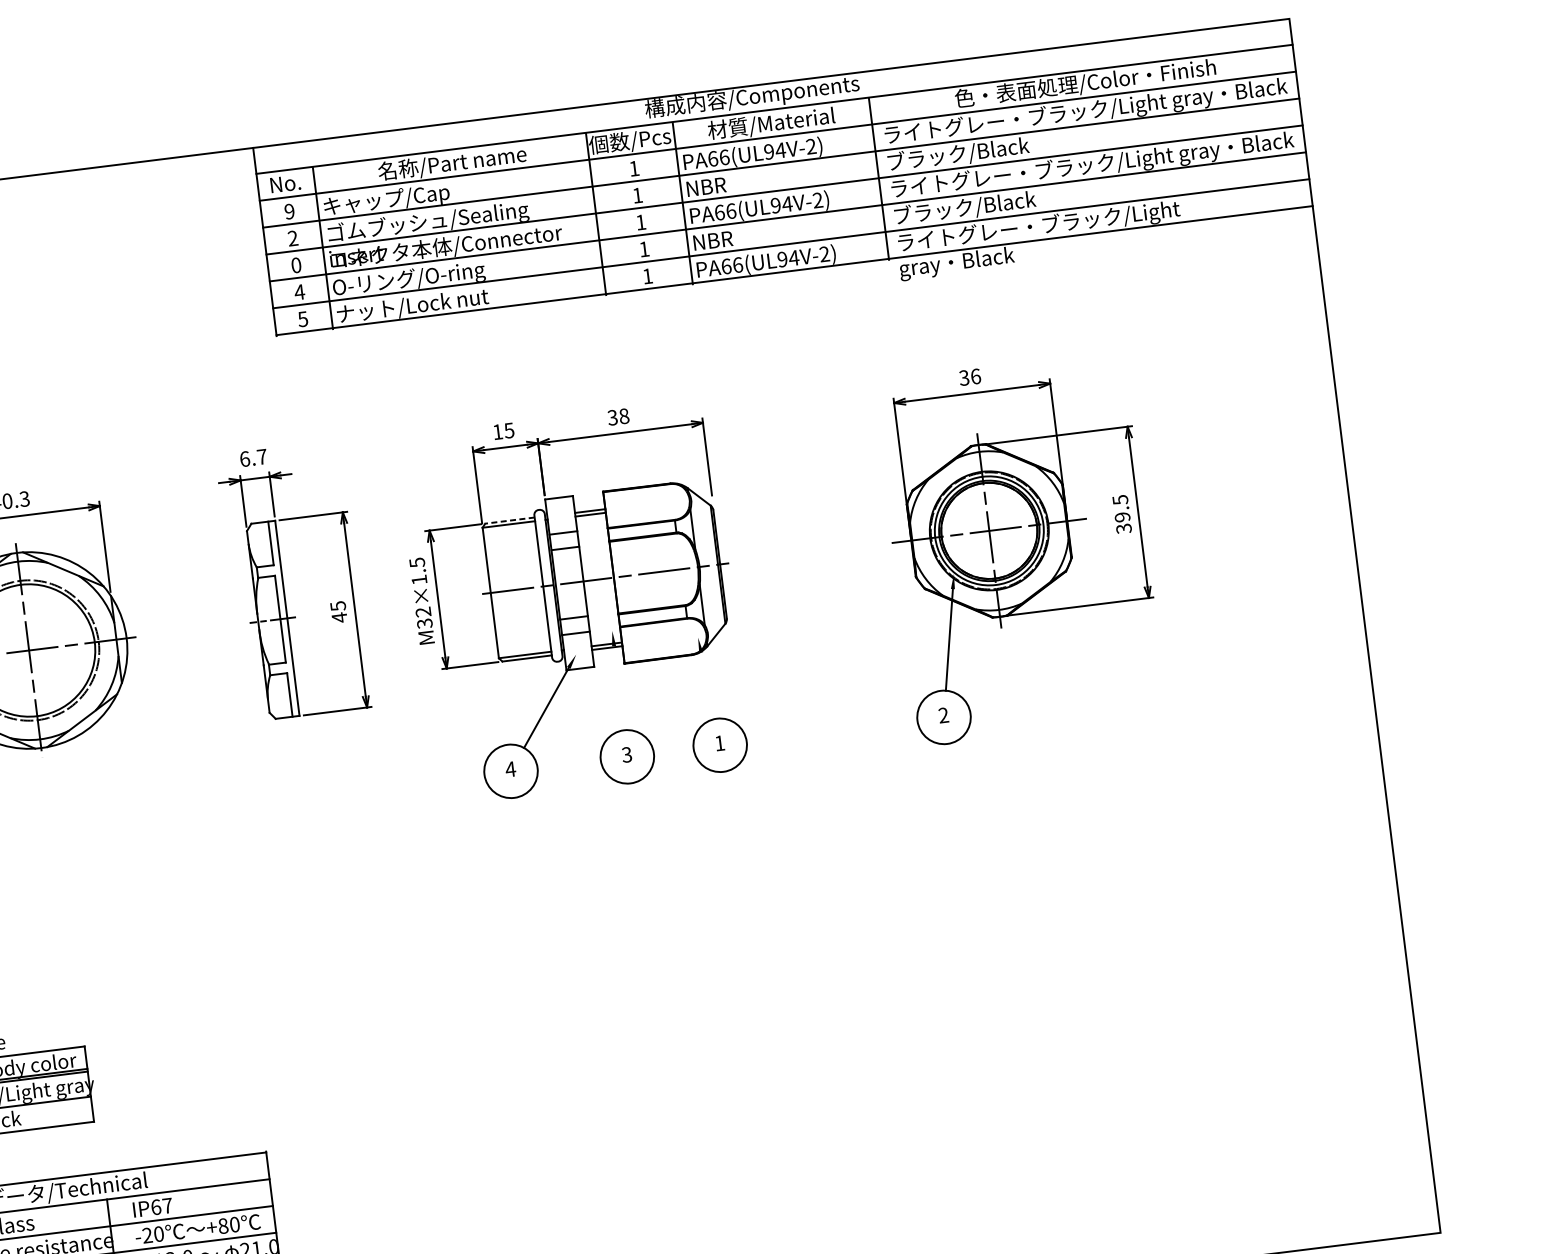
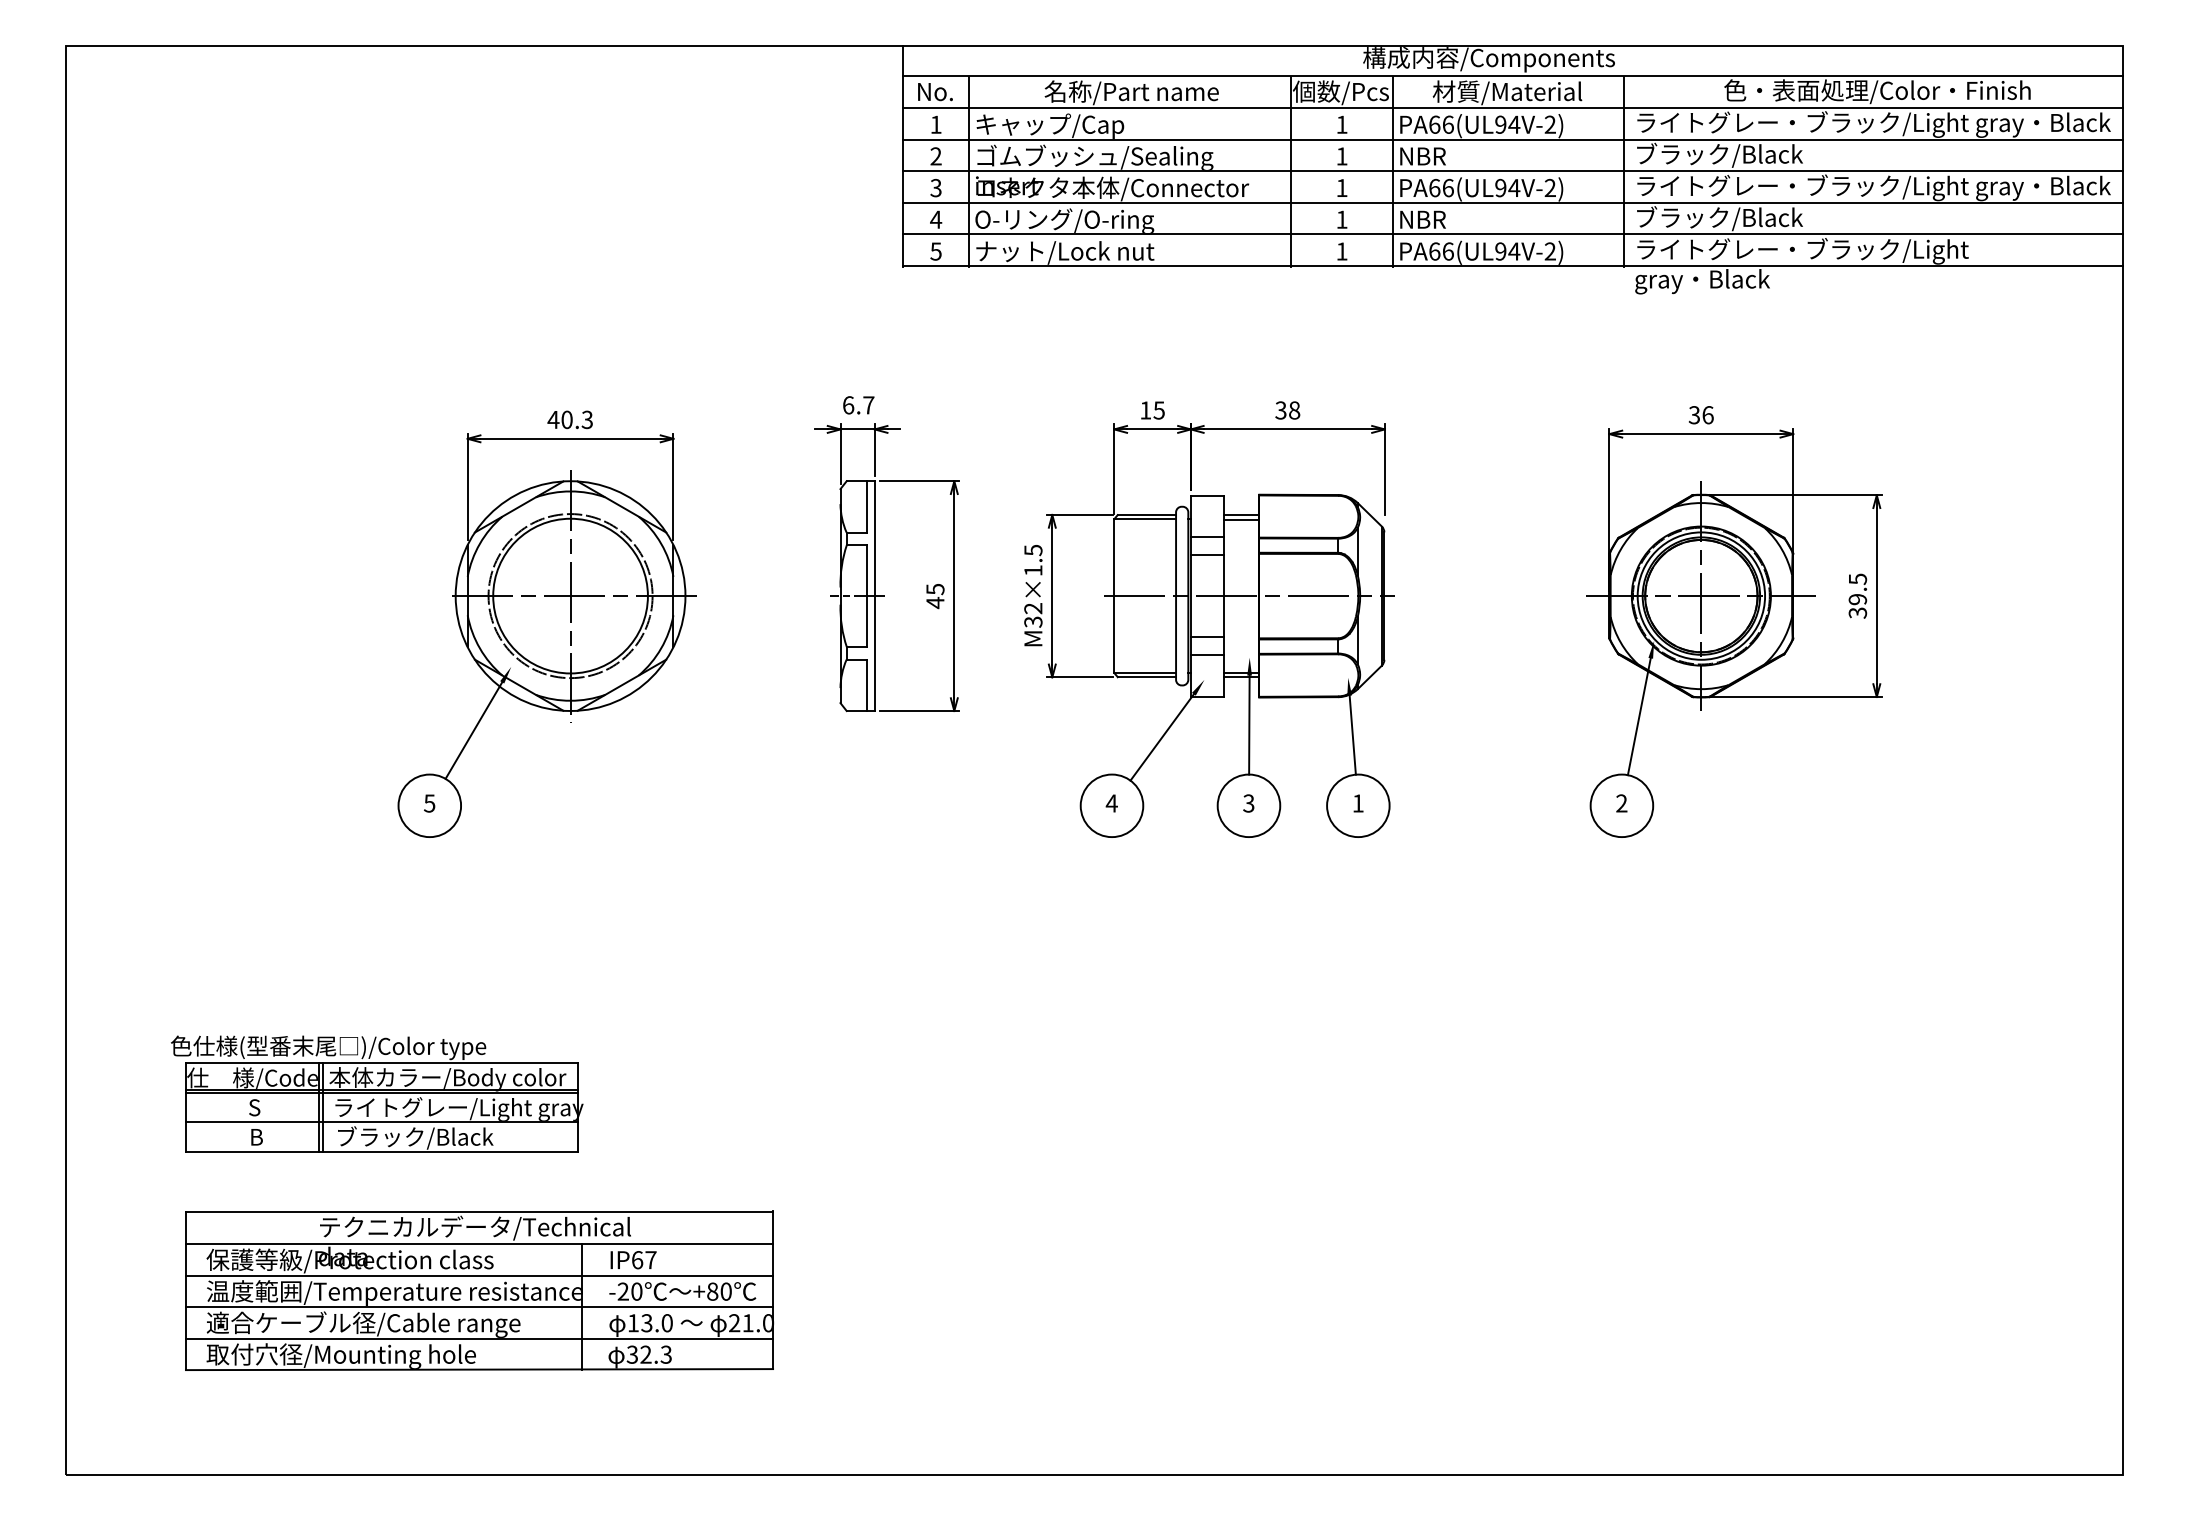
text: (289, 211) -> (935, 124), 9 -> 1
text: (295, 265) -> (935, 188), 0 -> 3
line: (510, 520) -> (1147, 514), dashed -> solid
line: (707, 685) -> (1352, 734), added
line: (619, 687) -> (1249, 724), added

